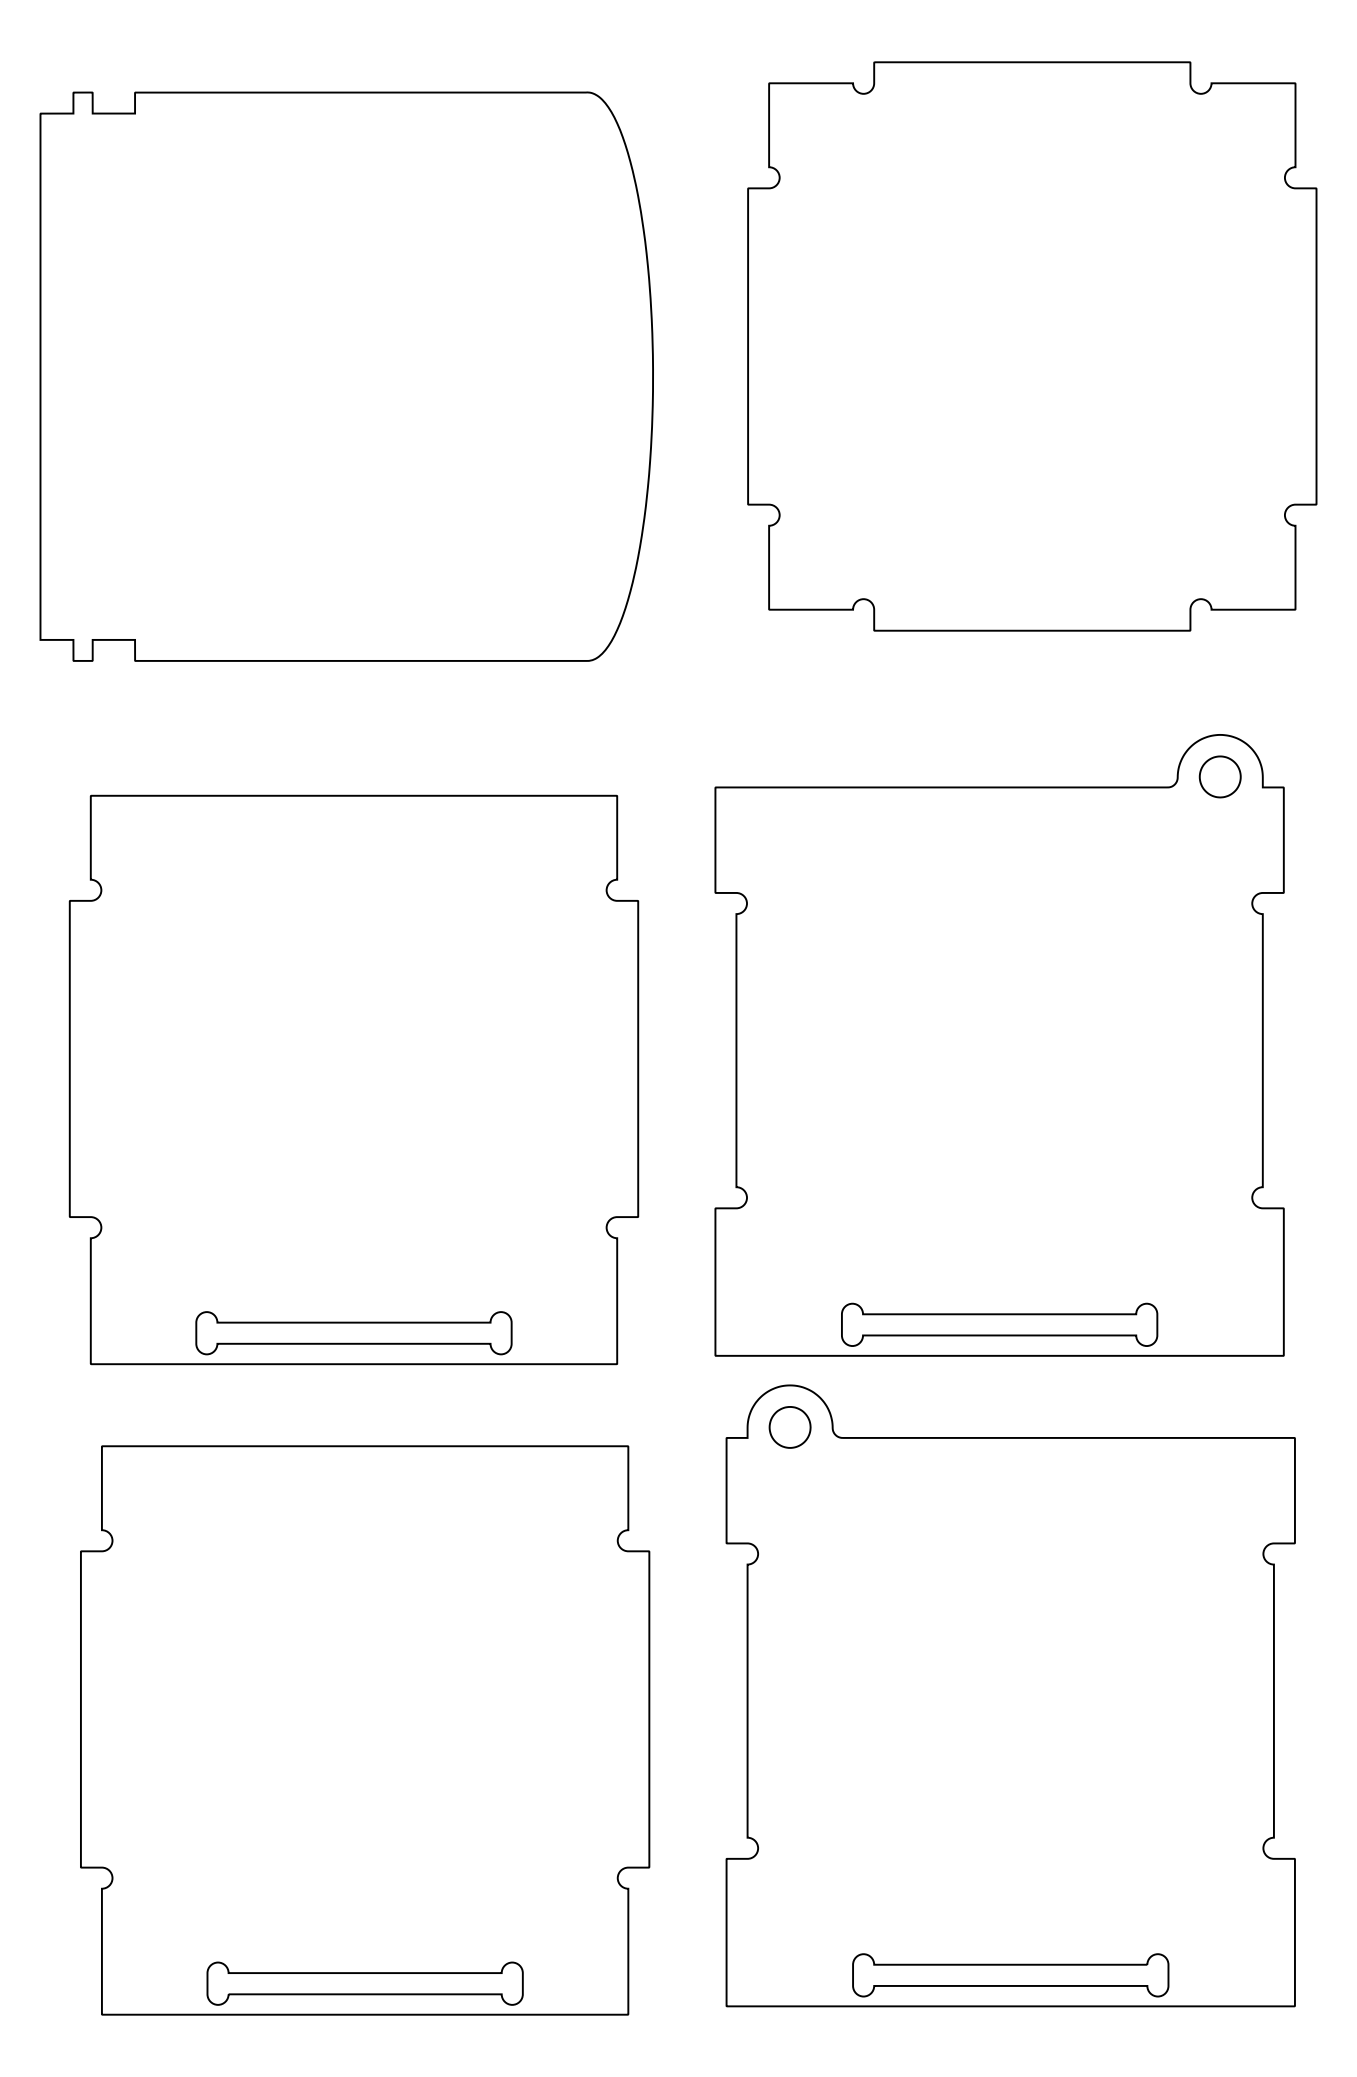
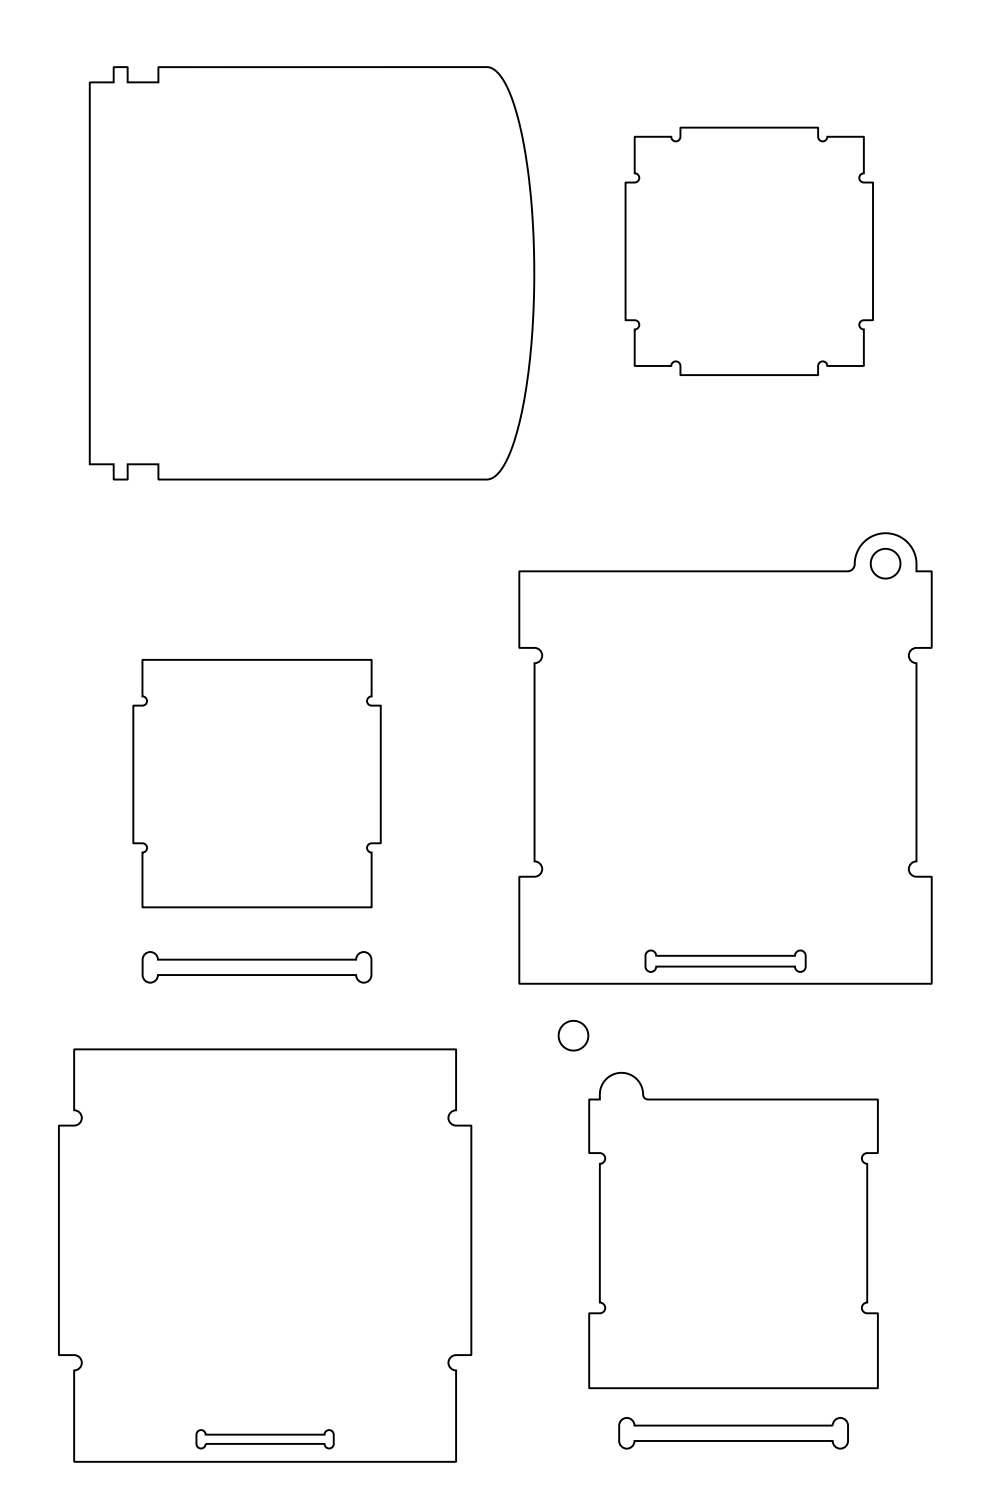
part: (1032, 346) -> (749, 251), size x0.6
part: (346, 376) -> (311, 273), moved
part: (353, 1079) -> (256, 783), size x0.6
part: (999, 1324) -> (725, 961), size x0.7
part: (1010, 1695) -> (733, 1230), size x0.7
part: (364, 1983) -> (264, 1439), size x0.6

